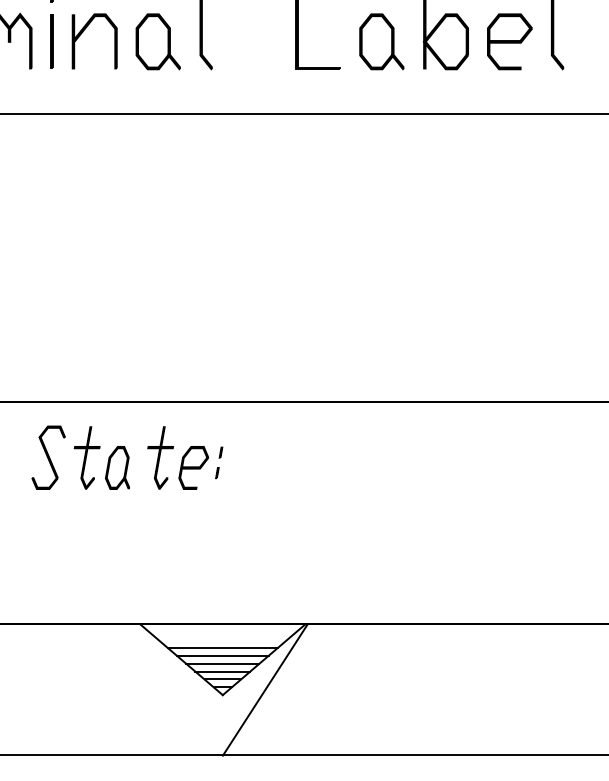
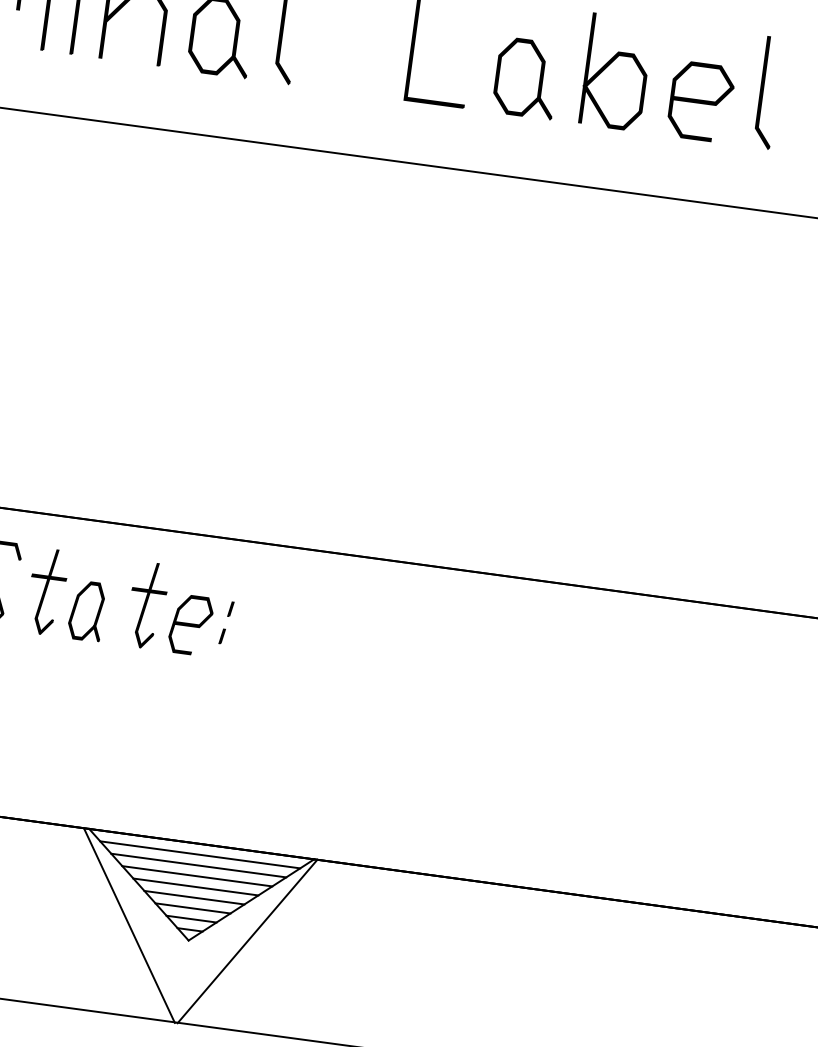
line: (222, 632) -> (199, 855), added
line: (222, 640) -> (198, 865), added
line: (178, 690) -> (129, 926), added

